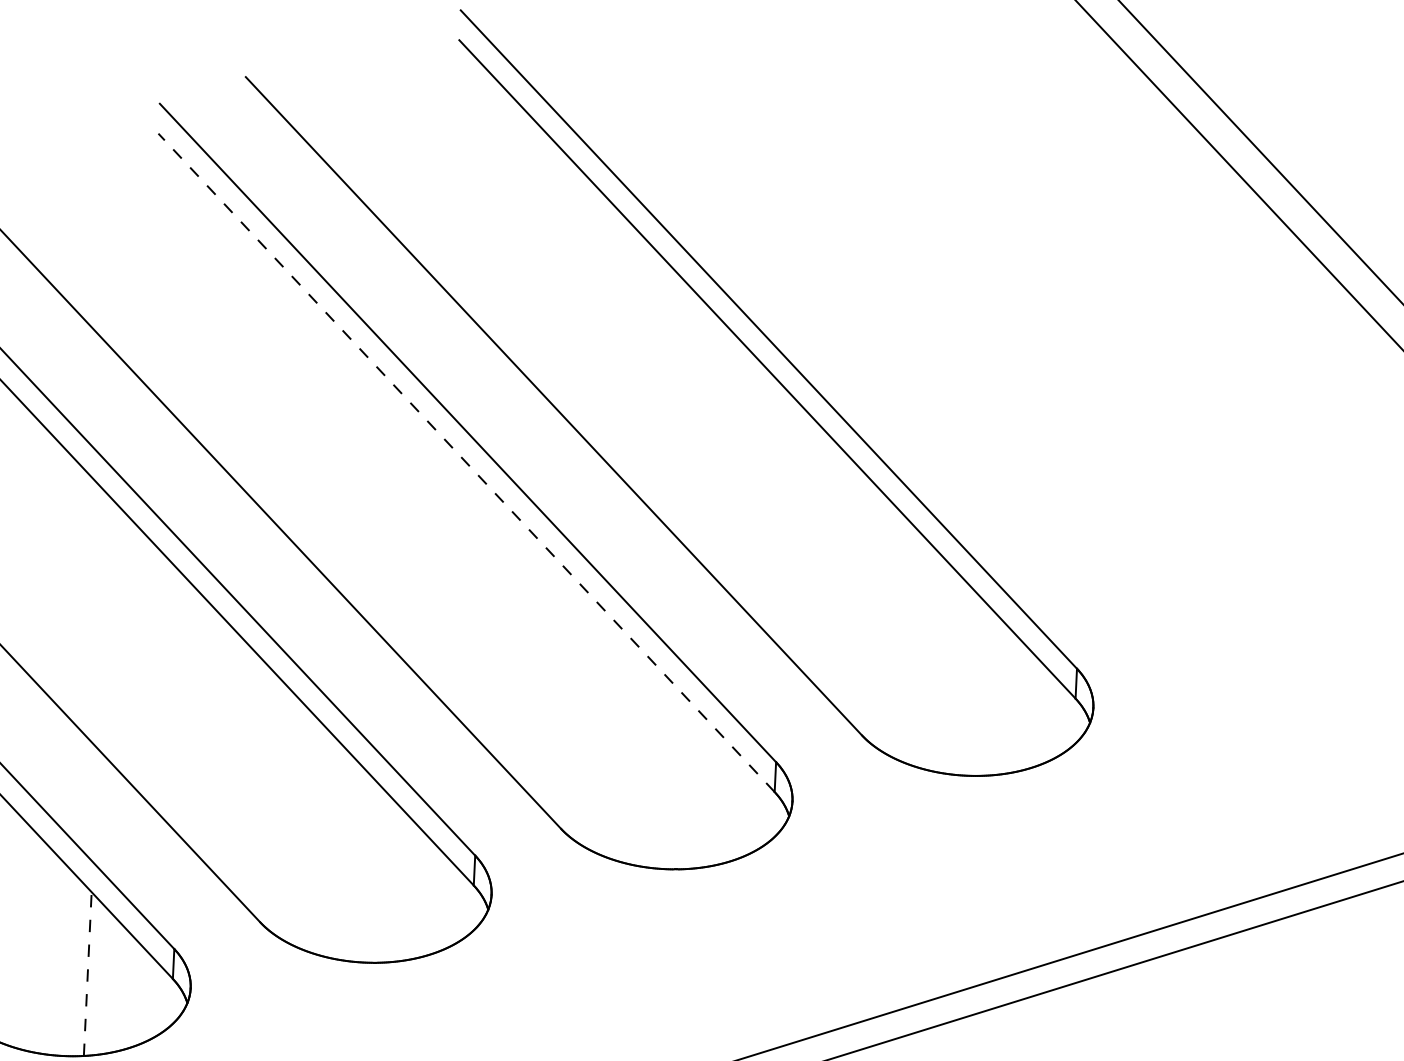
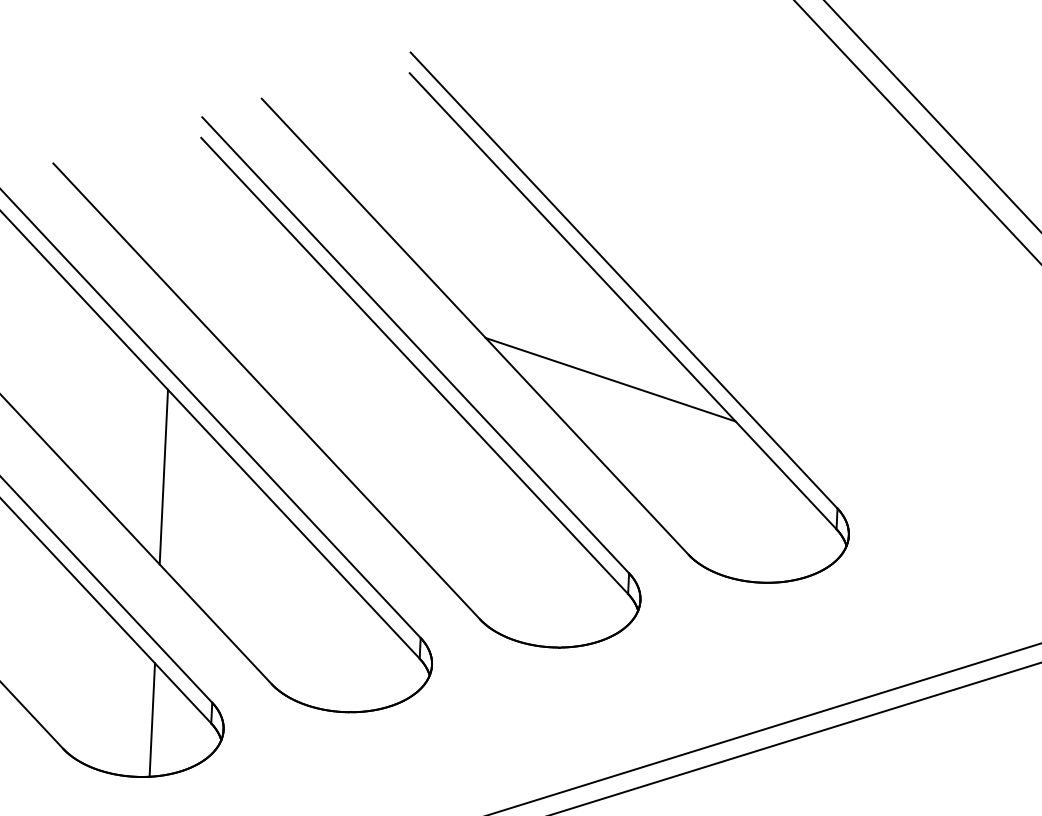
line: (466, 462) -> (414, 365), dashed -> solid
line: (749, 482) -> (610, 379), added
line: (103, 622) -> (163, 476), added
line: (88, 974) -> (152, 720), dashed -> solid

